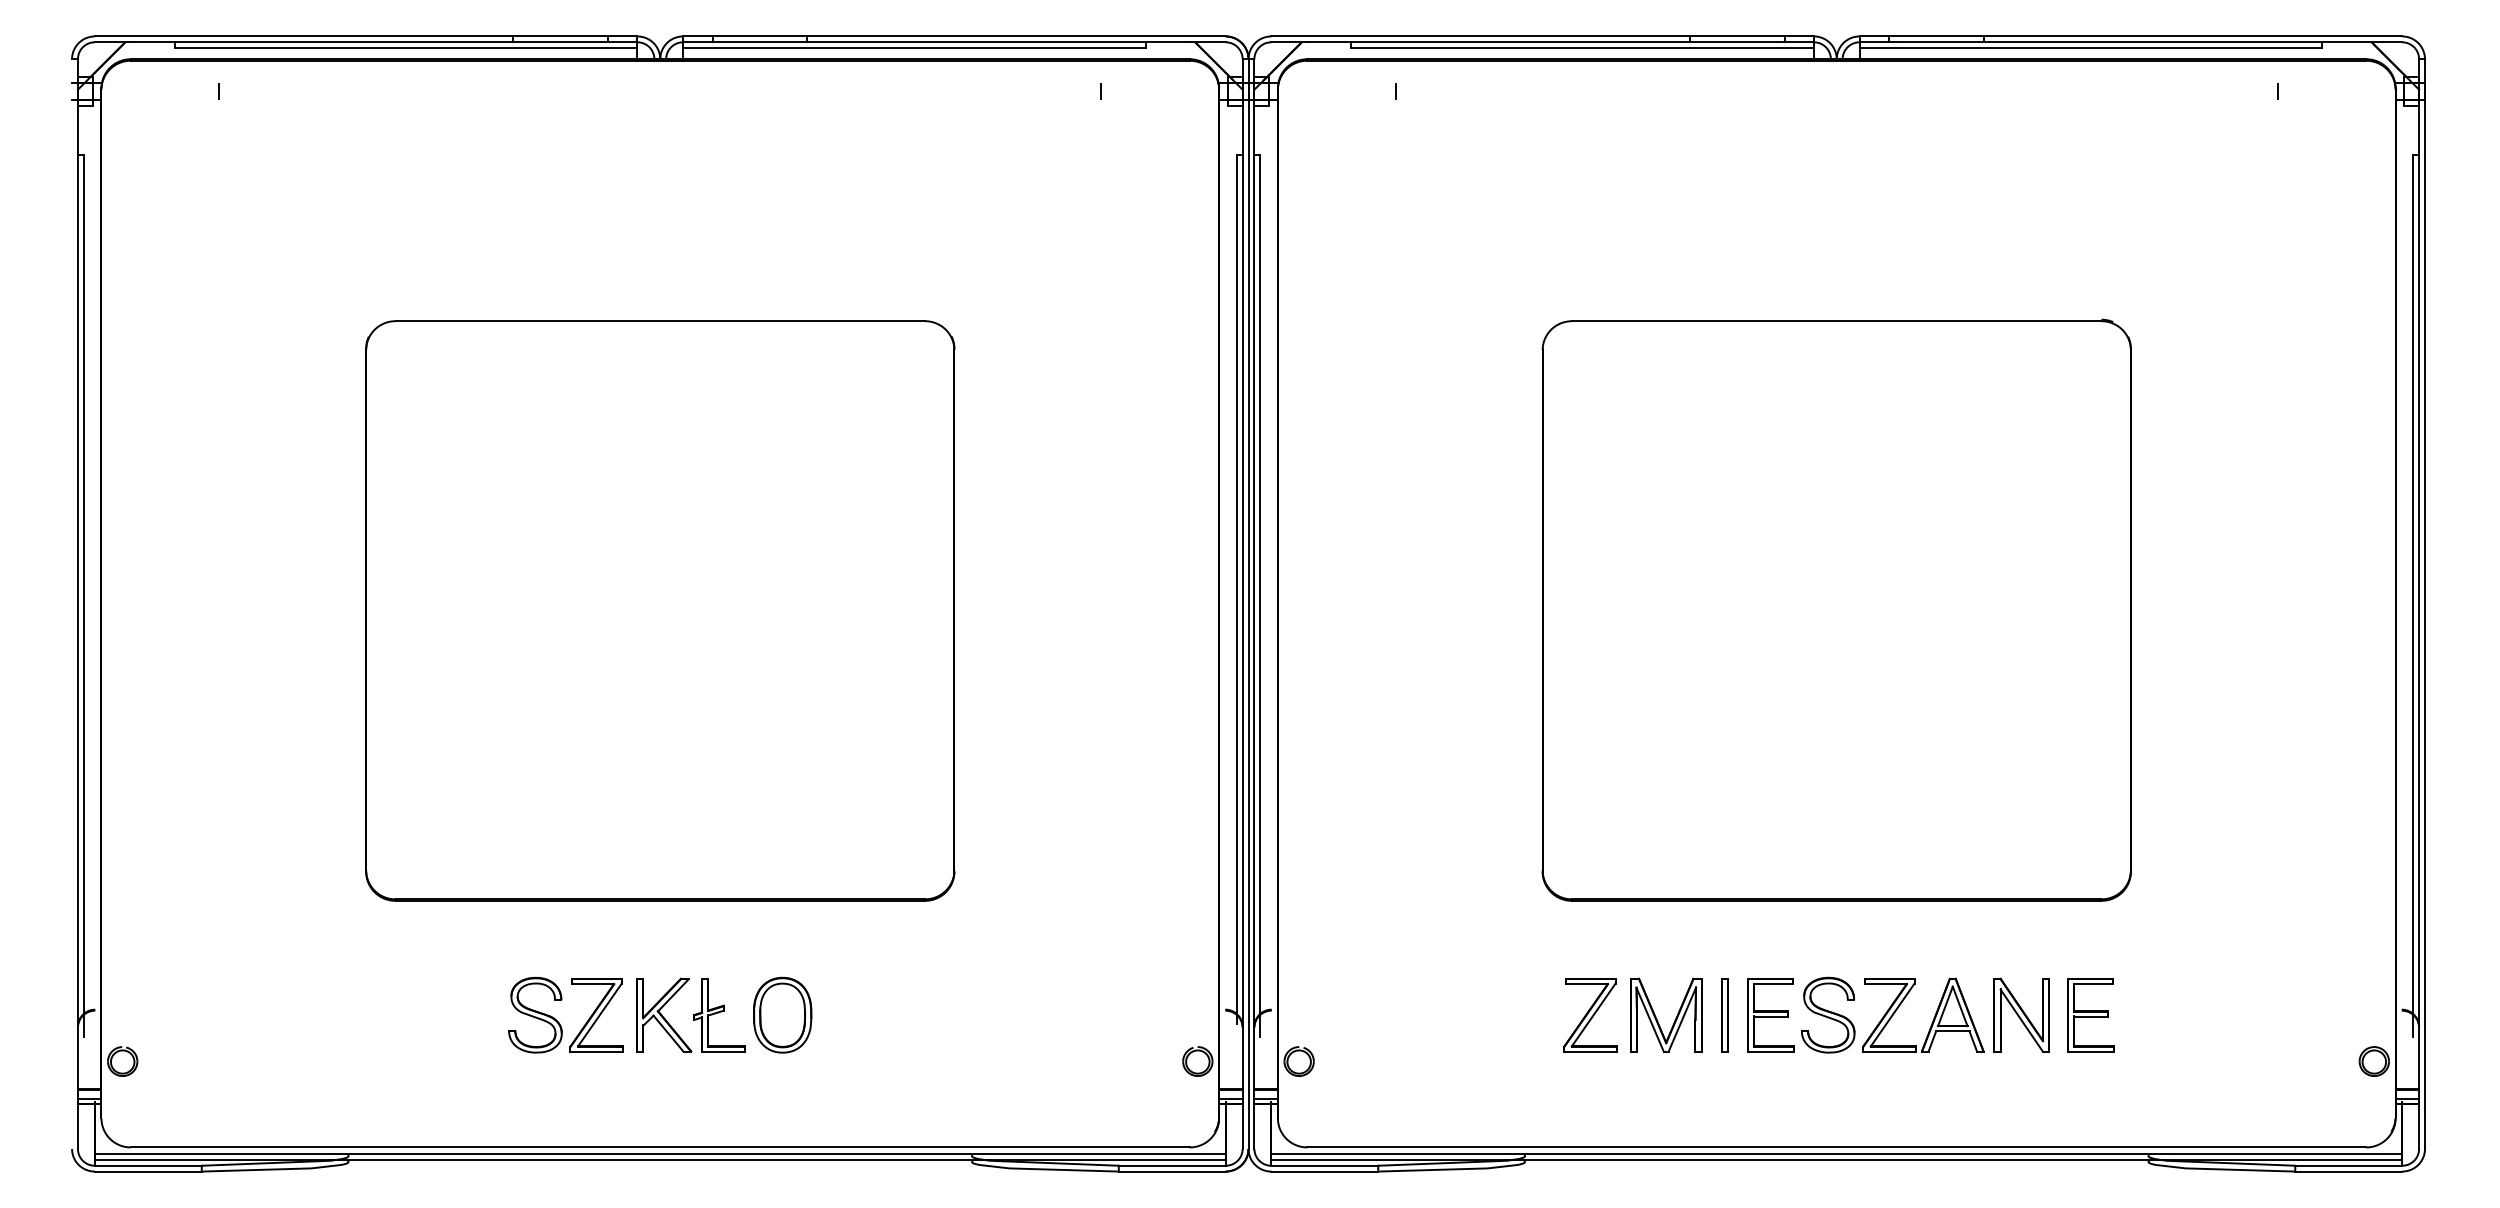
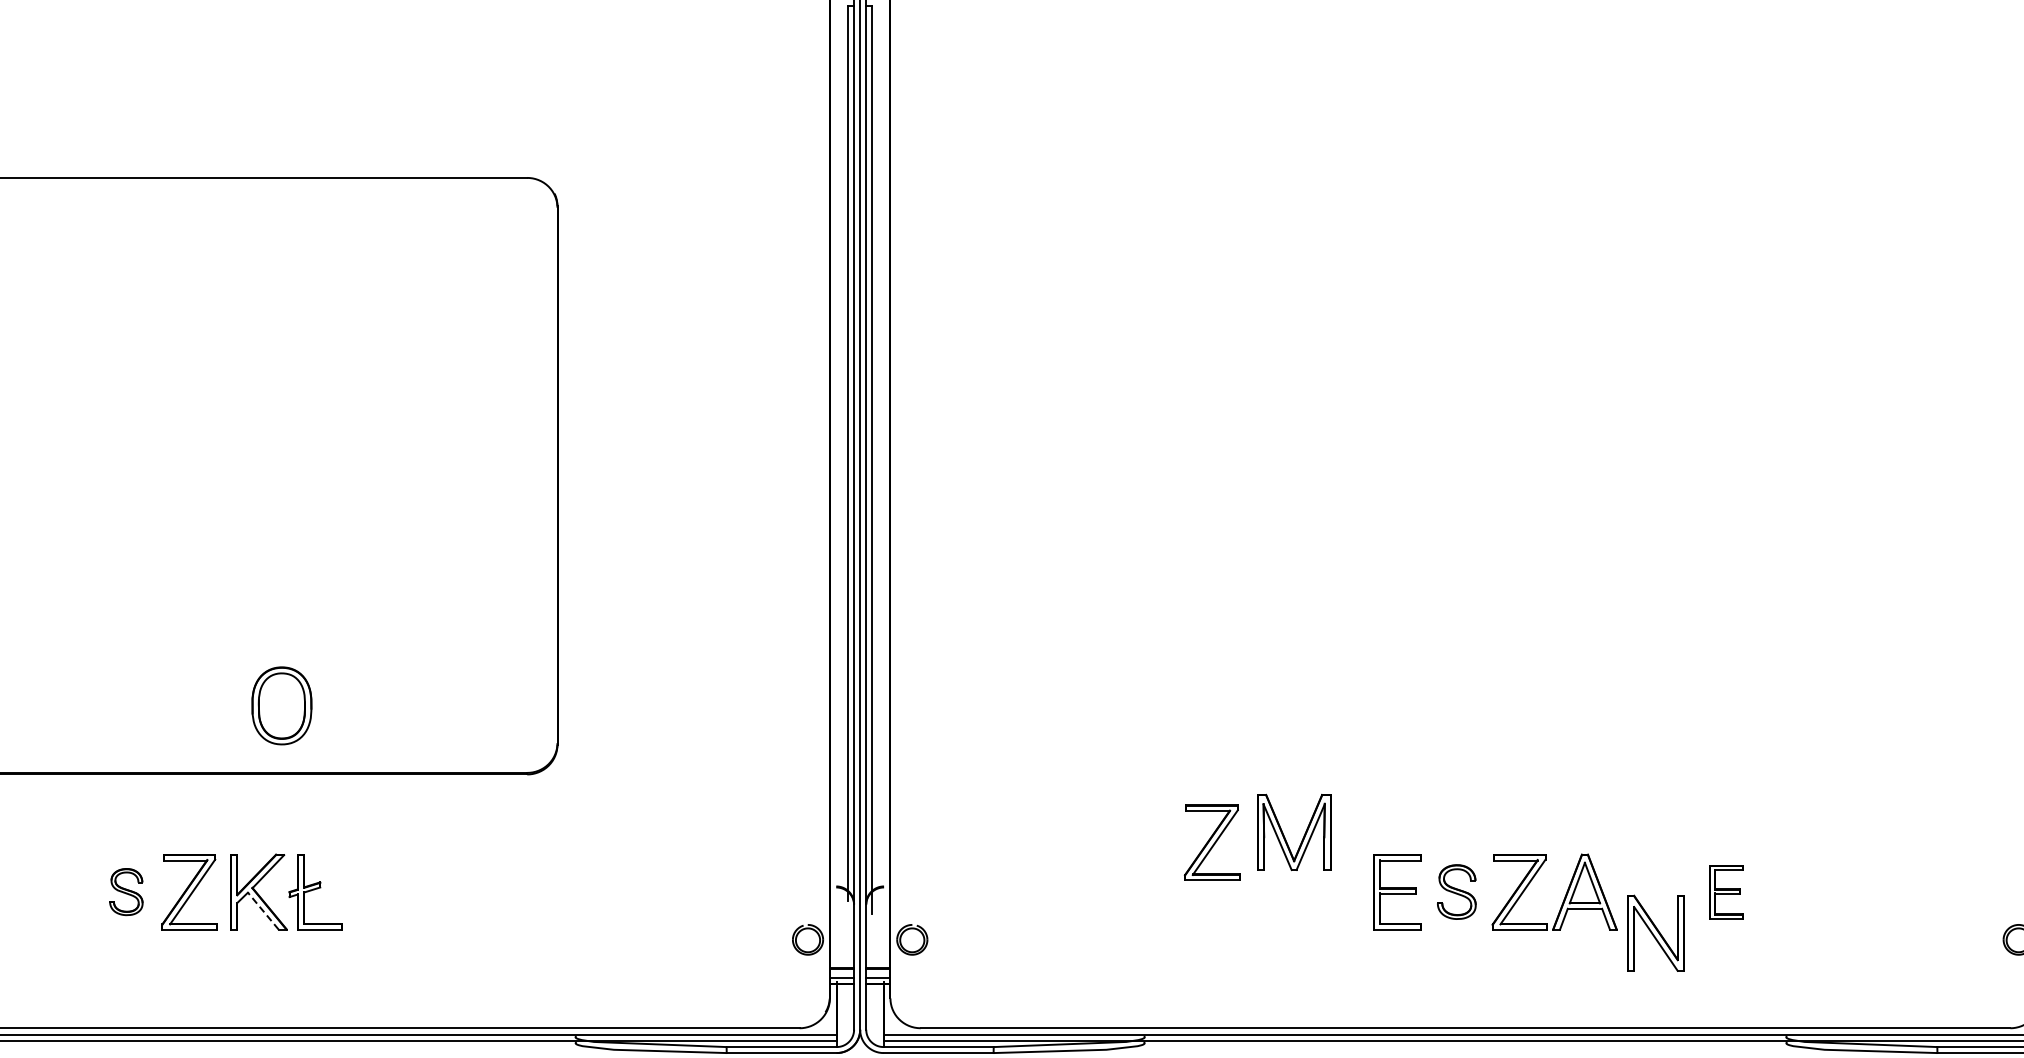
part: (1836, 609) -> (1465, 474), removed
part: (535, 1014) -> (126, 891), size x0.6
part: (782, 1014) -> (281, 705), moved
part: (1828, 1014) -> (1457, 891), size x0.7
part: (2021, 1014) -> (1655, 932), moved
part: (1590, 1015) -> (1212, 843), moved
part: (1724, 1015) -> (1349, 892), removed
part: (2090, 1015) -> (1726, 892), size x0.7
part: (1675, 1017) -> (1303, 834), moved
line: (668, 1033) -> (263, 910), solid -> dashed

